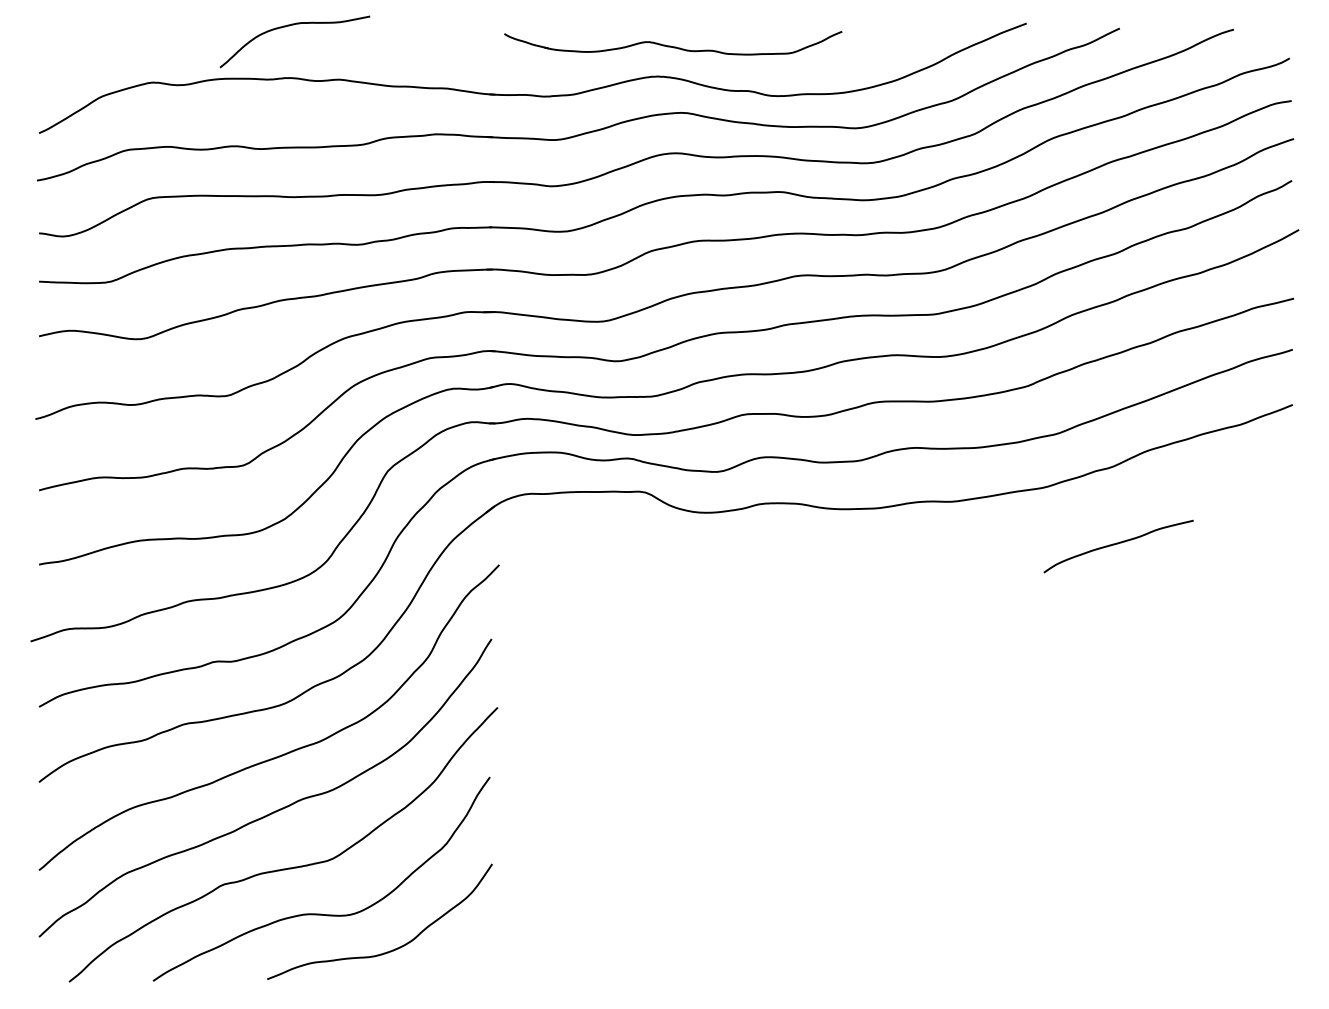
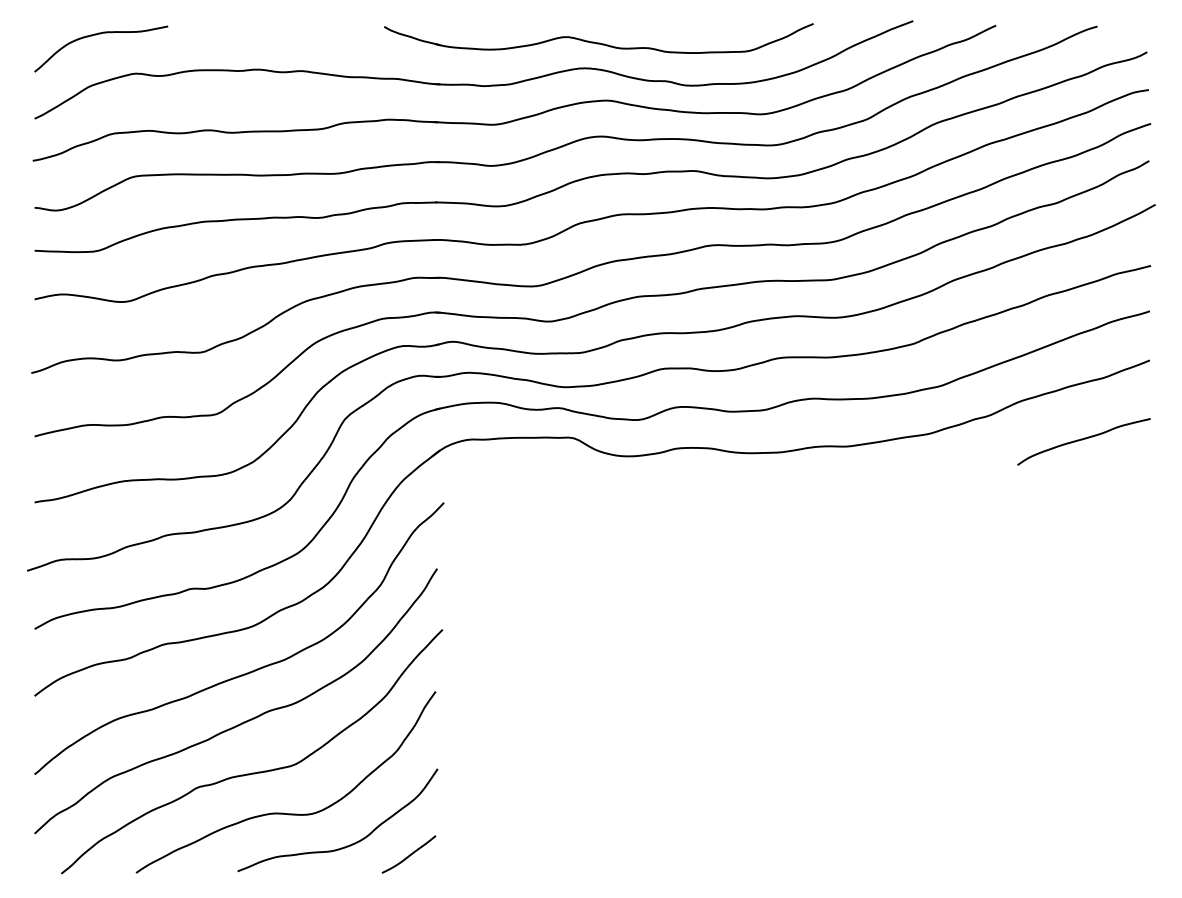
curve: (289, 26) -> (96, 35), moved
part: (672, 43) -> (598, 38), size x1.43
curve: (1118, 544) -> (1083, 440), moved
curve: (460, 960) -> (409, 854), added

